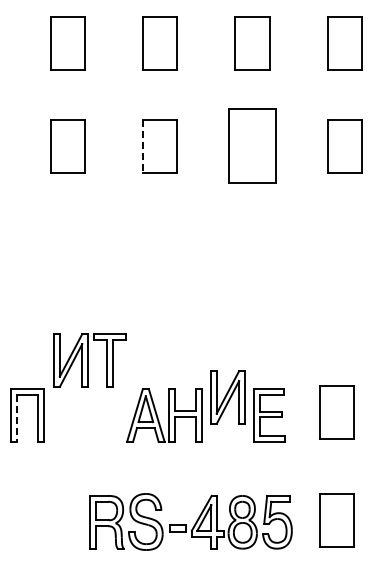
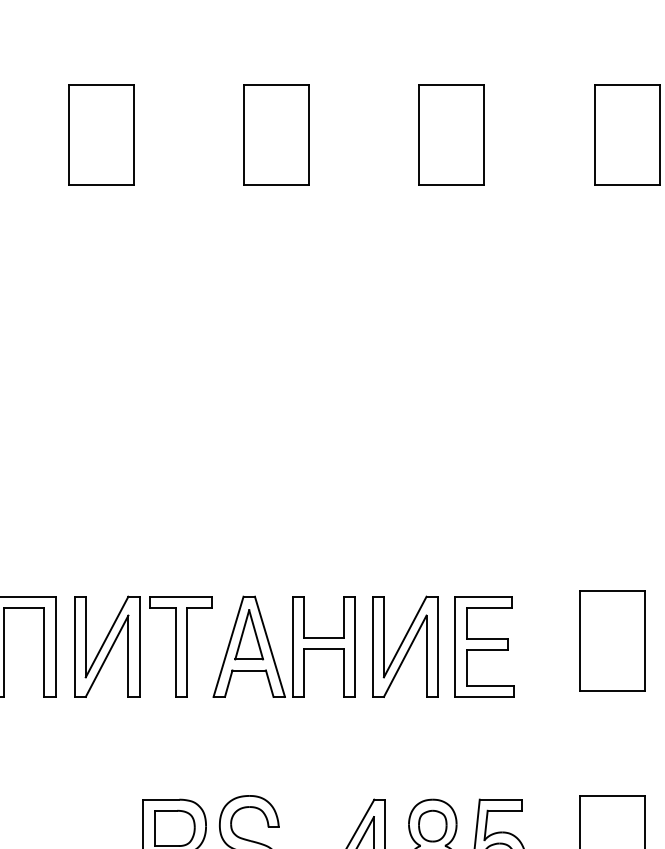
line: (143, 146) -> (244, 135), dashed -> solid
part: (252, 146) -> (451, 135), size x0.71
part: (89, 360) -> (142, 646), moved
part: (227, 397) -> (404, 646), moved
line: (17, 418) -> (5, 652), dashed -> solid

